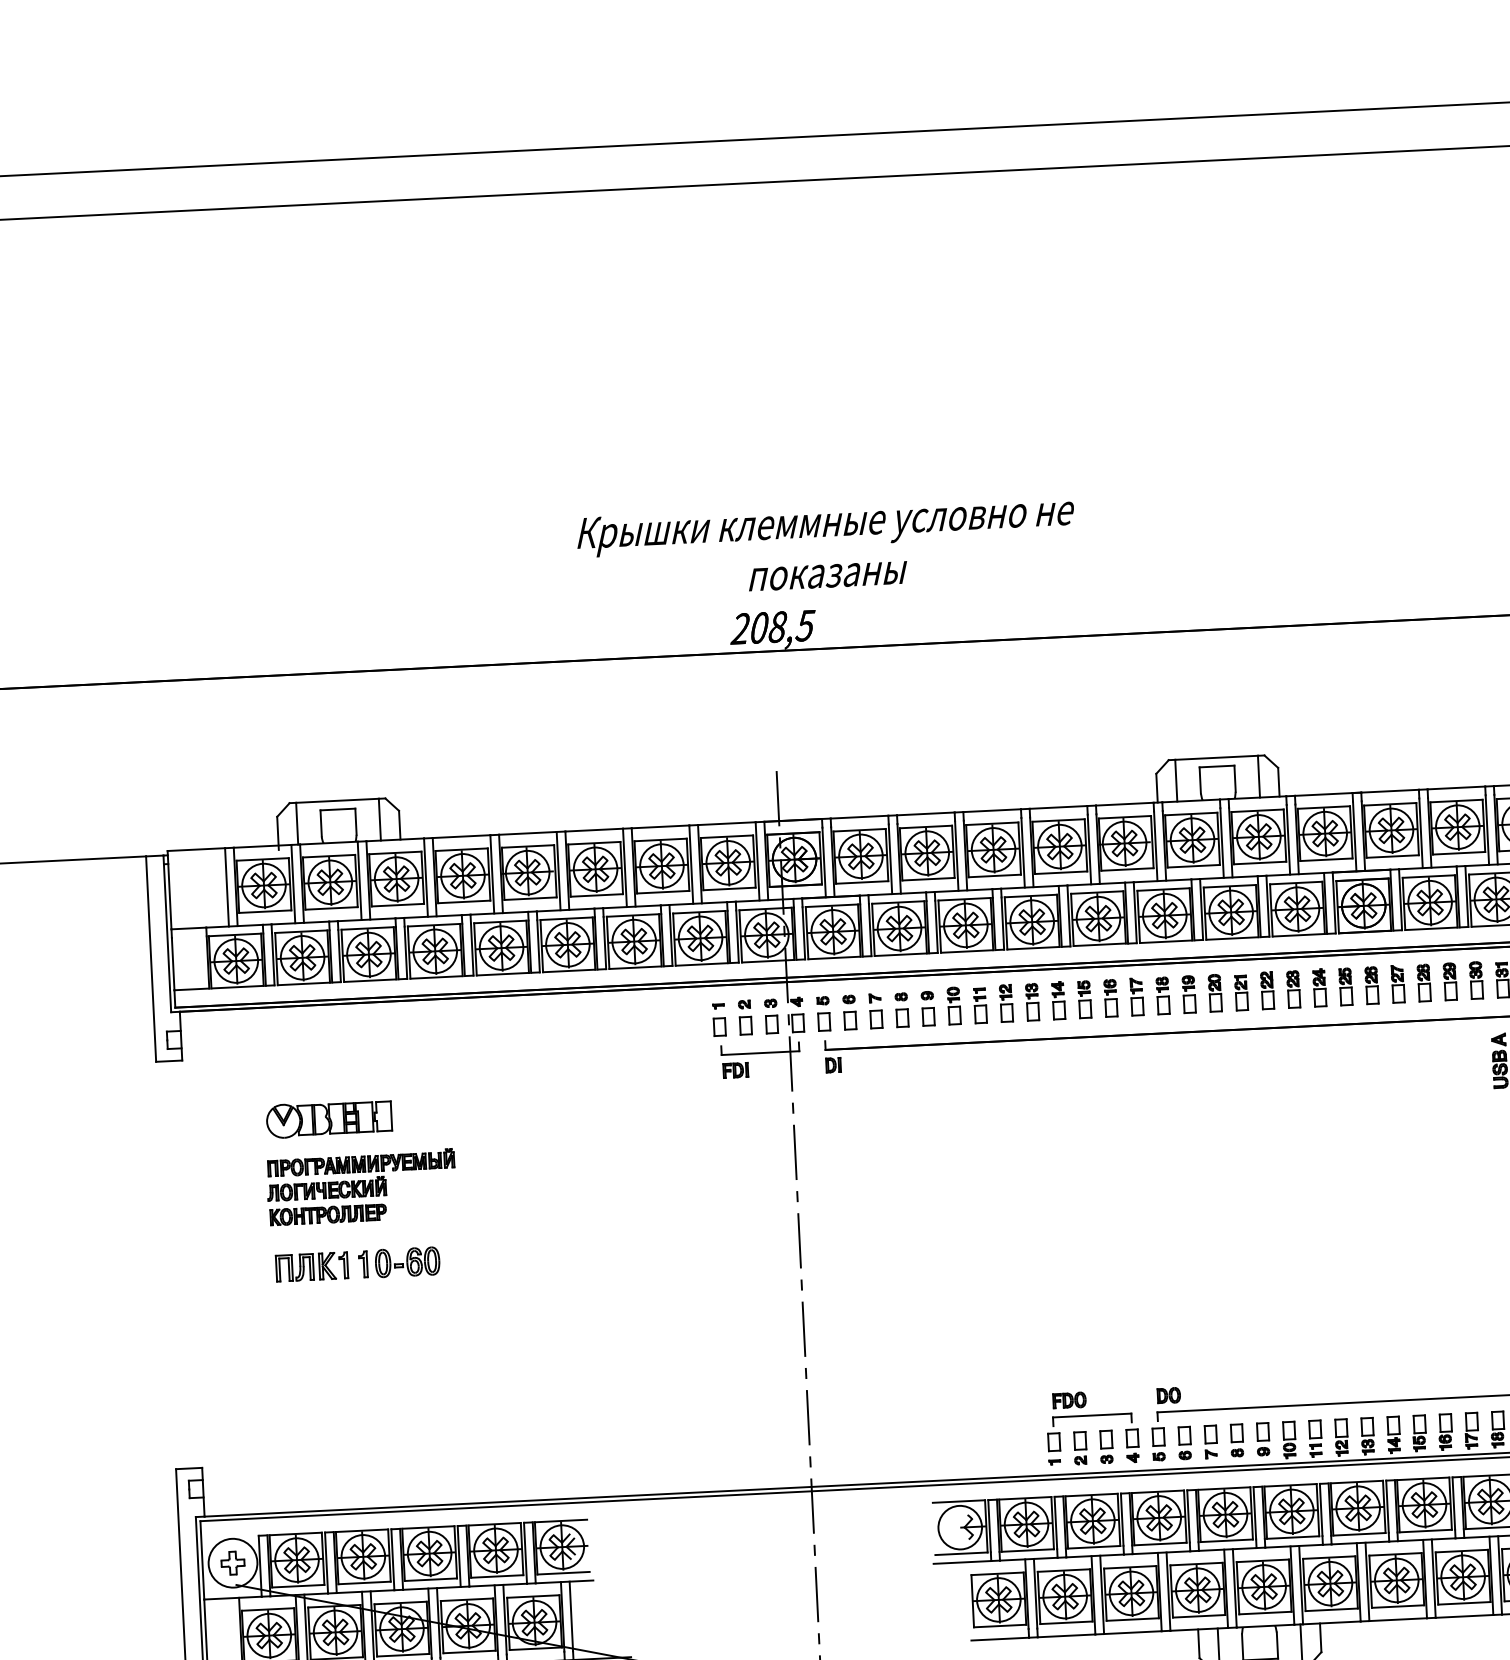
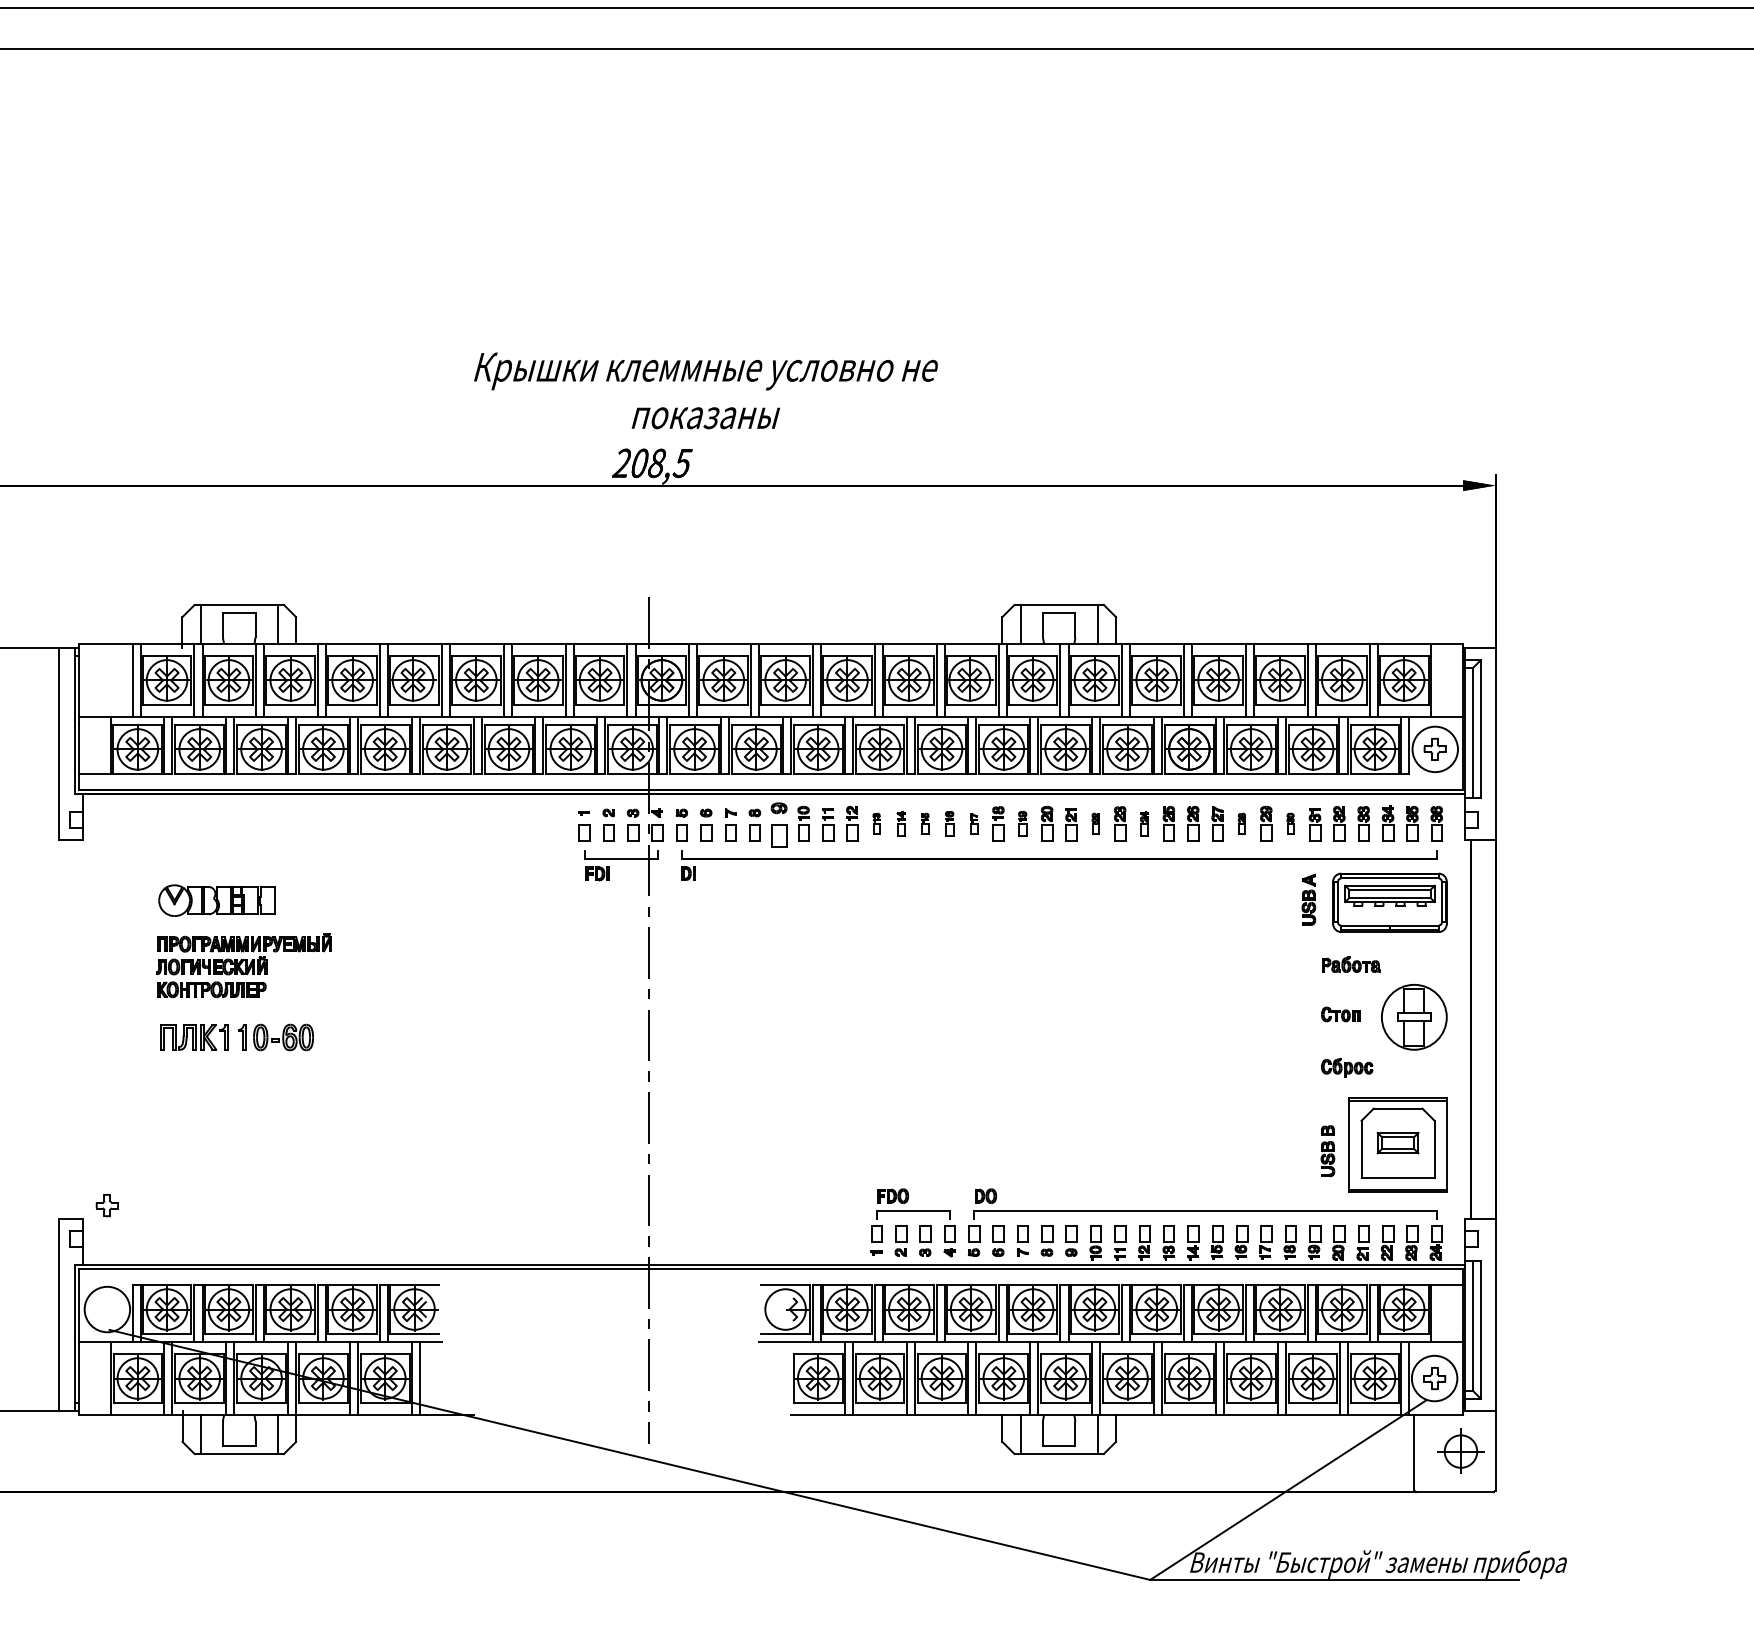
part: (1476, 980) -> (1290, 823), size x0.6
part: (1423, 982) -> (1241, 823), size x0.6
part: (1319, 987) -> (1144, 823), size x0.7
part: (1266, 990) -> (1095, 823), size x0.6
part: (1188, 994) -> (1022, 823), size x0.7
part: (1137, 996) -> (974, 823), size x0.6
part: (1110, 997) -> (949, 823), size x0.7
part: (1084, 999) -> (925, 823), size x0.6
part: (1058, 1000) -> (901, 823), size x0.7
part: (1032, 1001) -> (876, 823), size x0.6
part: (928, 1007) -> (779, 824), size x1.4
part: (232, 1563) -> (106, 1205), moved

